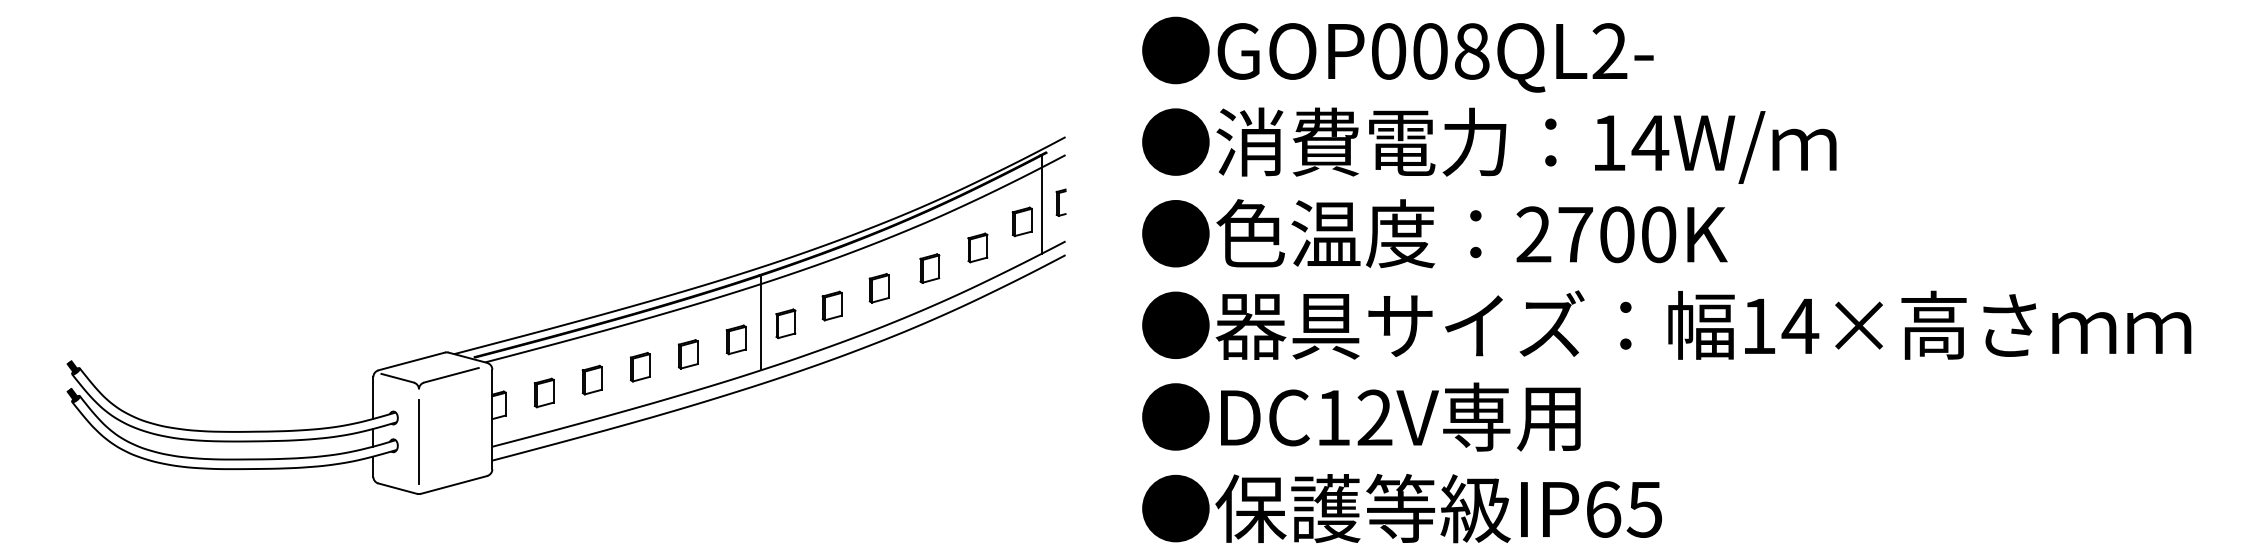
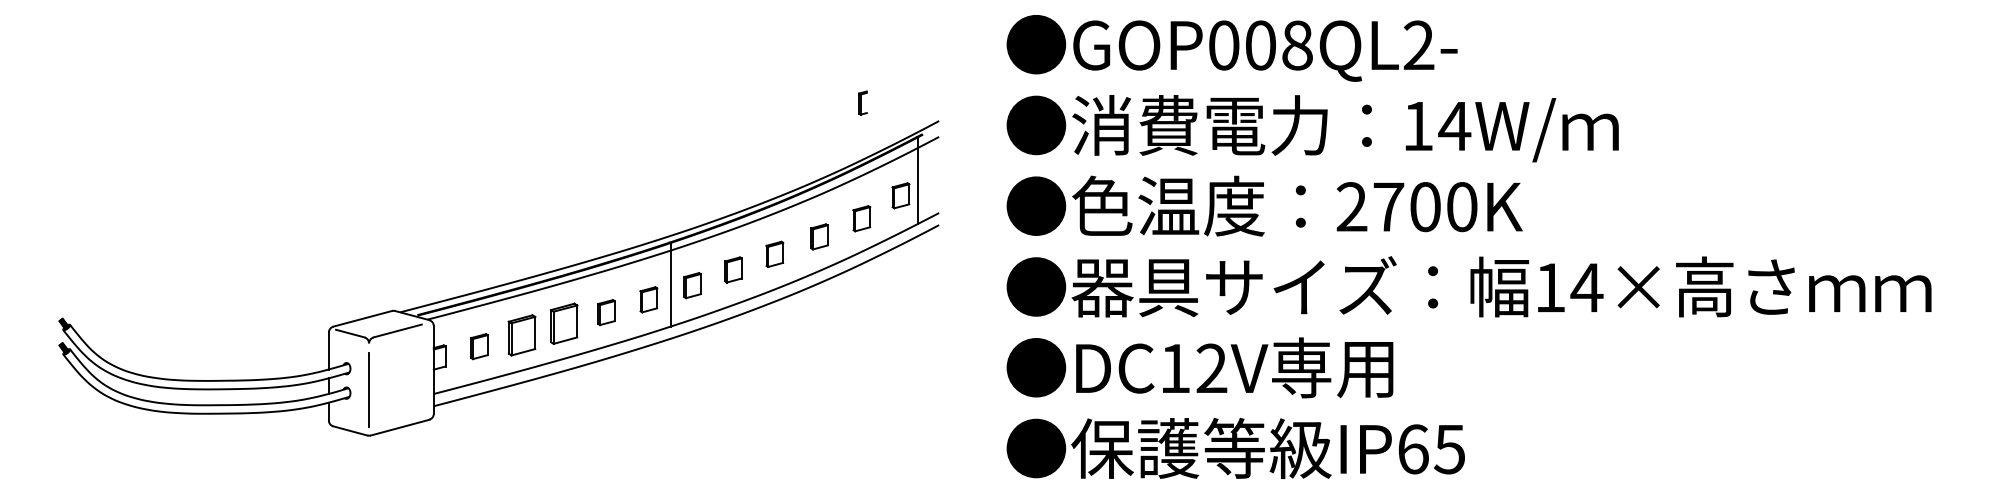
part: (1060, 202) -> (862, 102), moved
part: (640, 367) -> (564, 324), size x1.6
part: (591, 379) -> (521, 334), size x1.6

